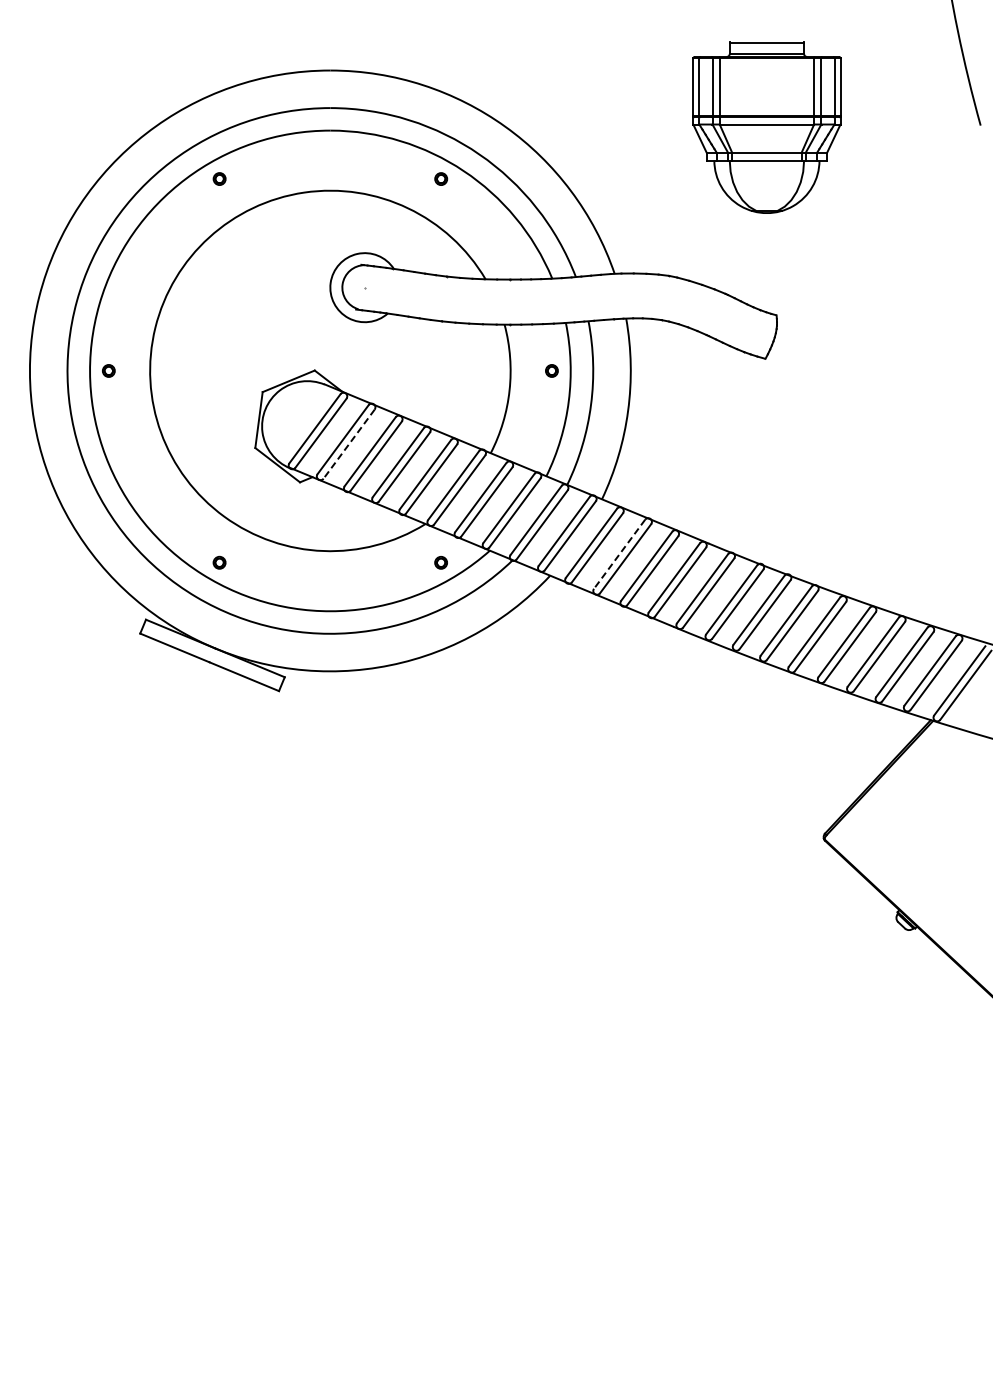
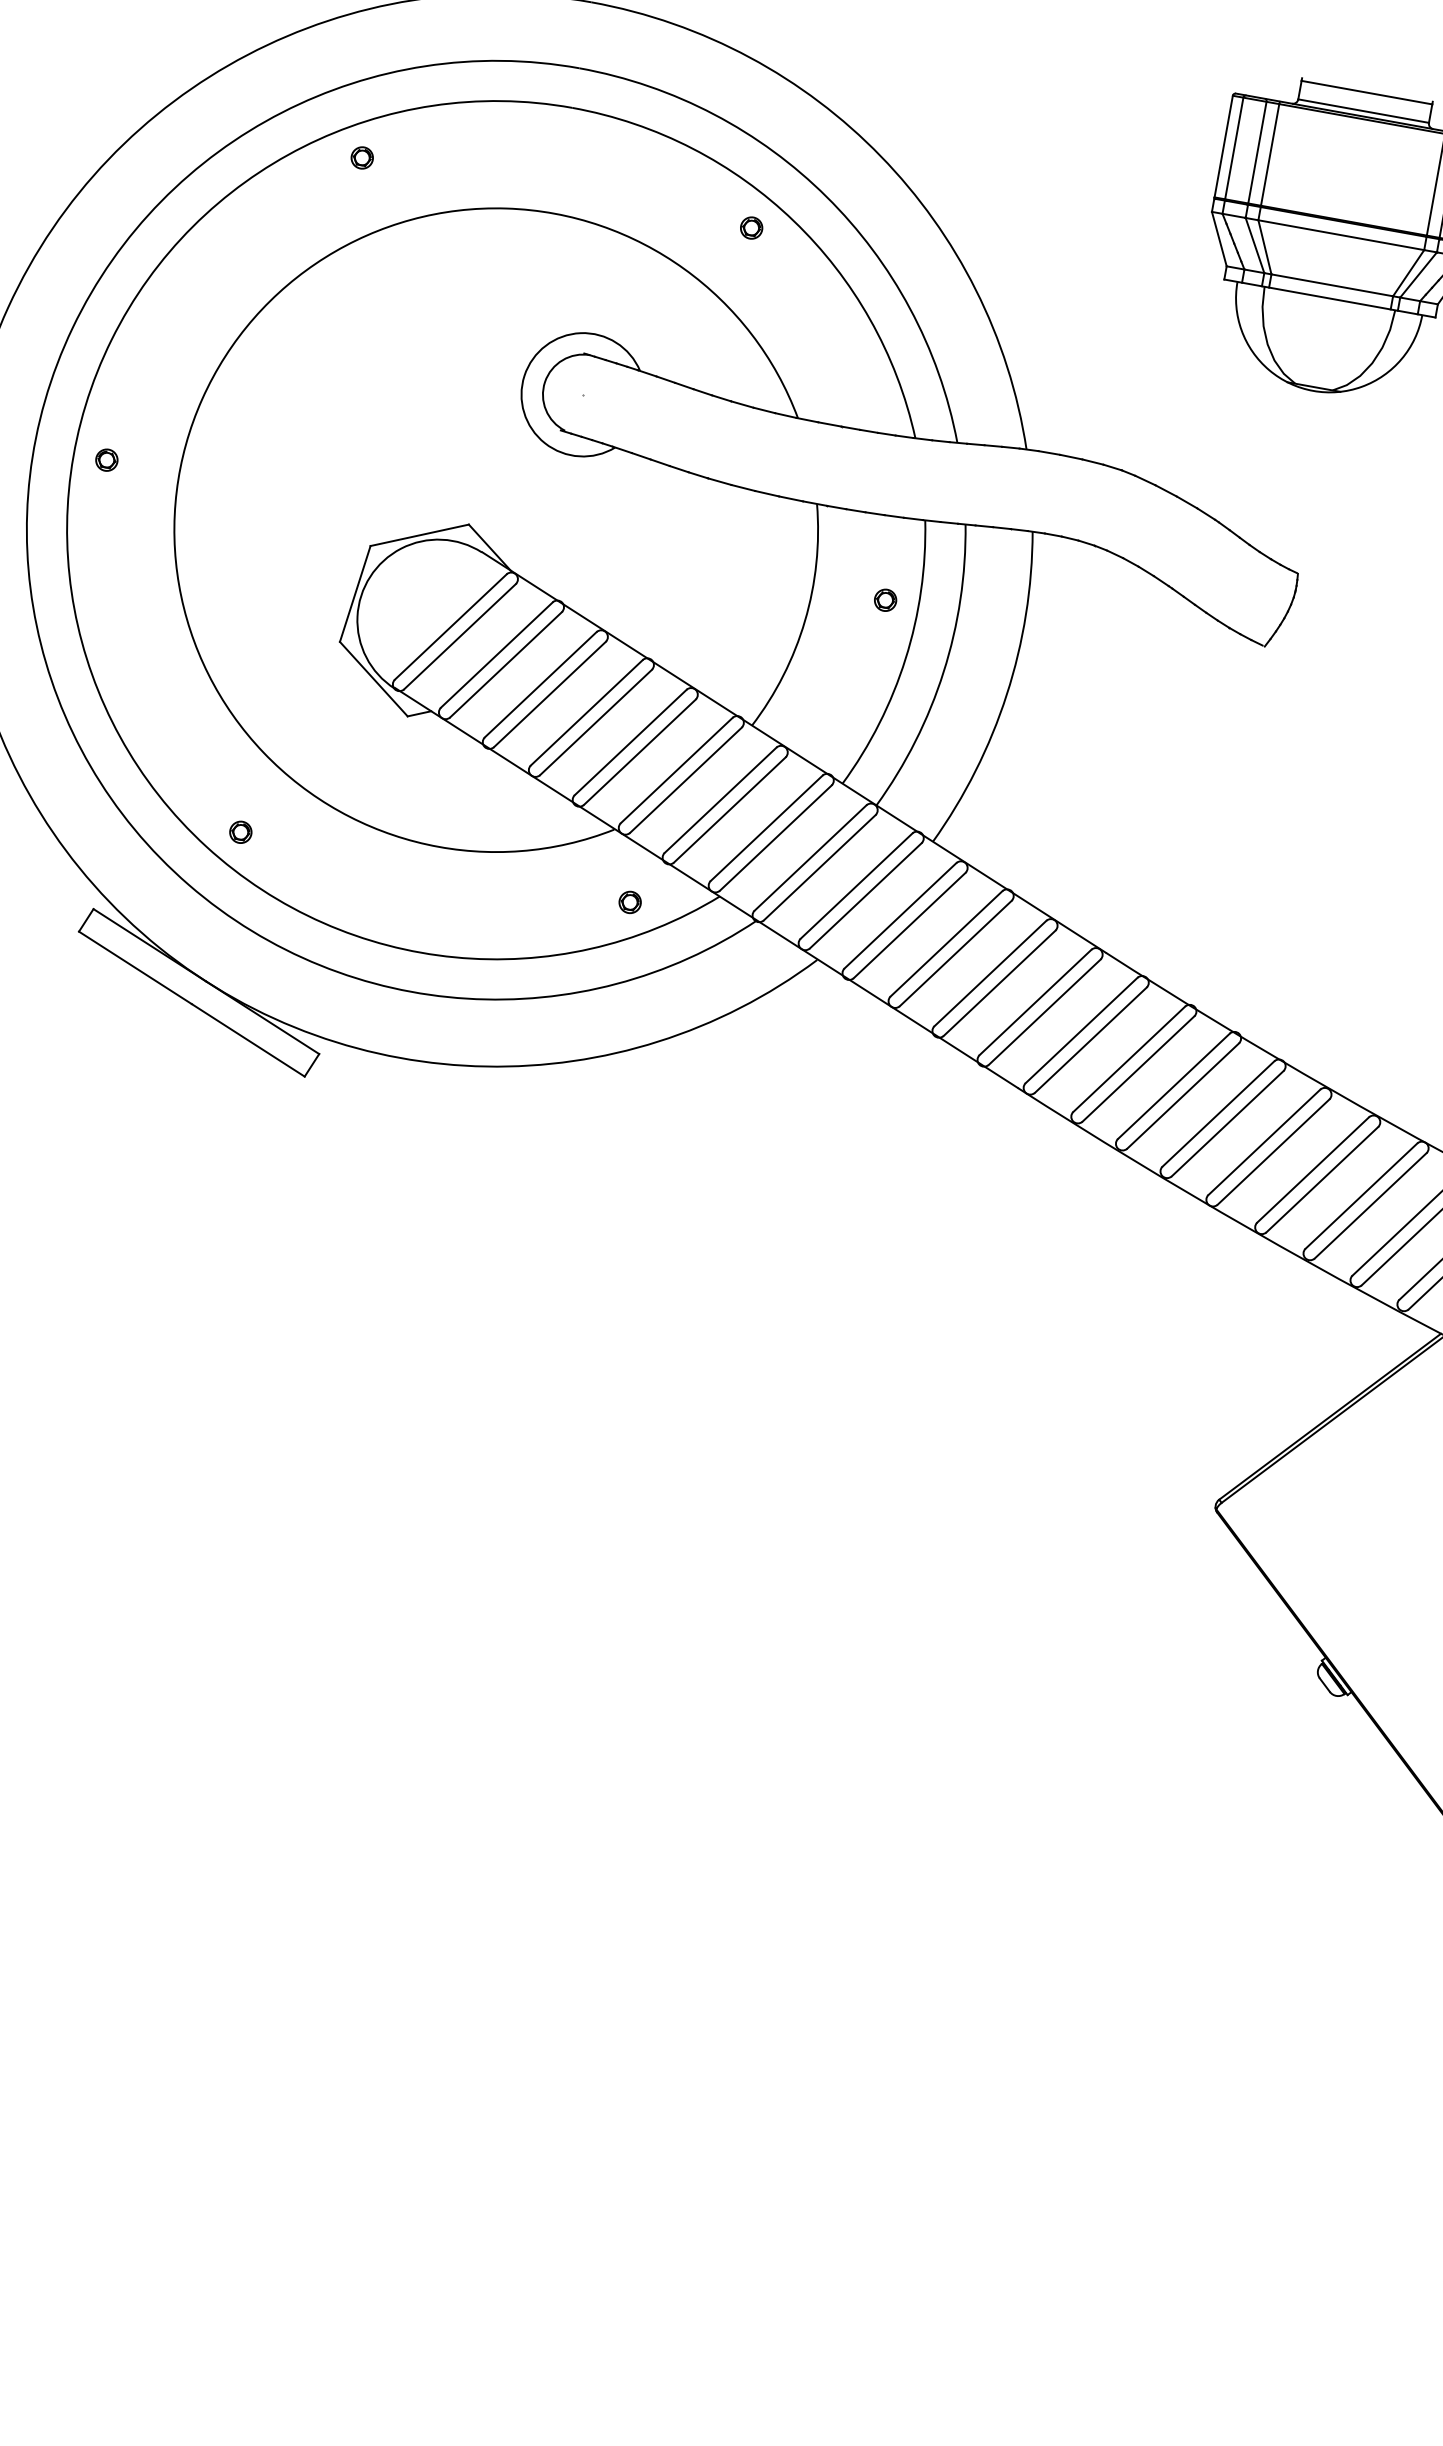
line: (349, 444) -> (506, 665), dashed -> solid
line: (619, 554) -> (946, 944), dashed -> solid

